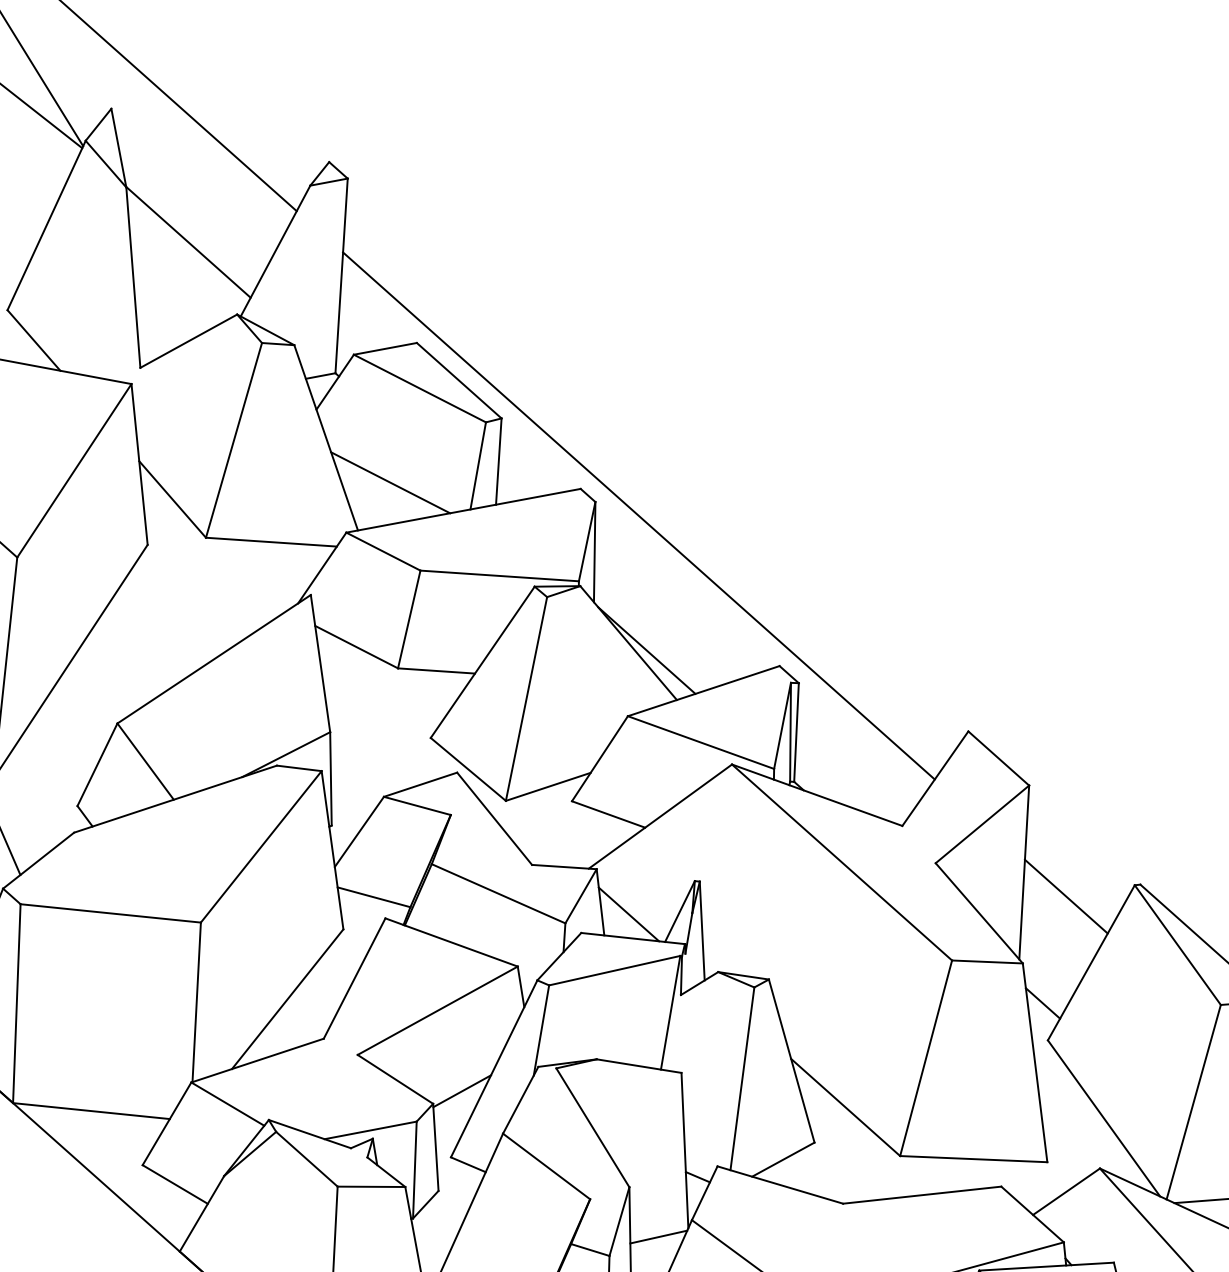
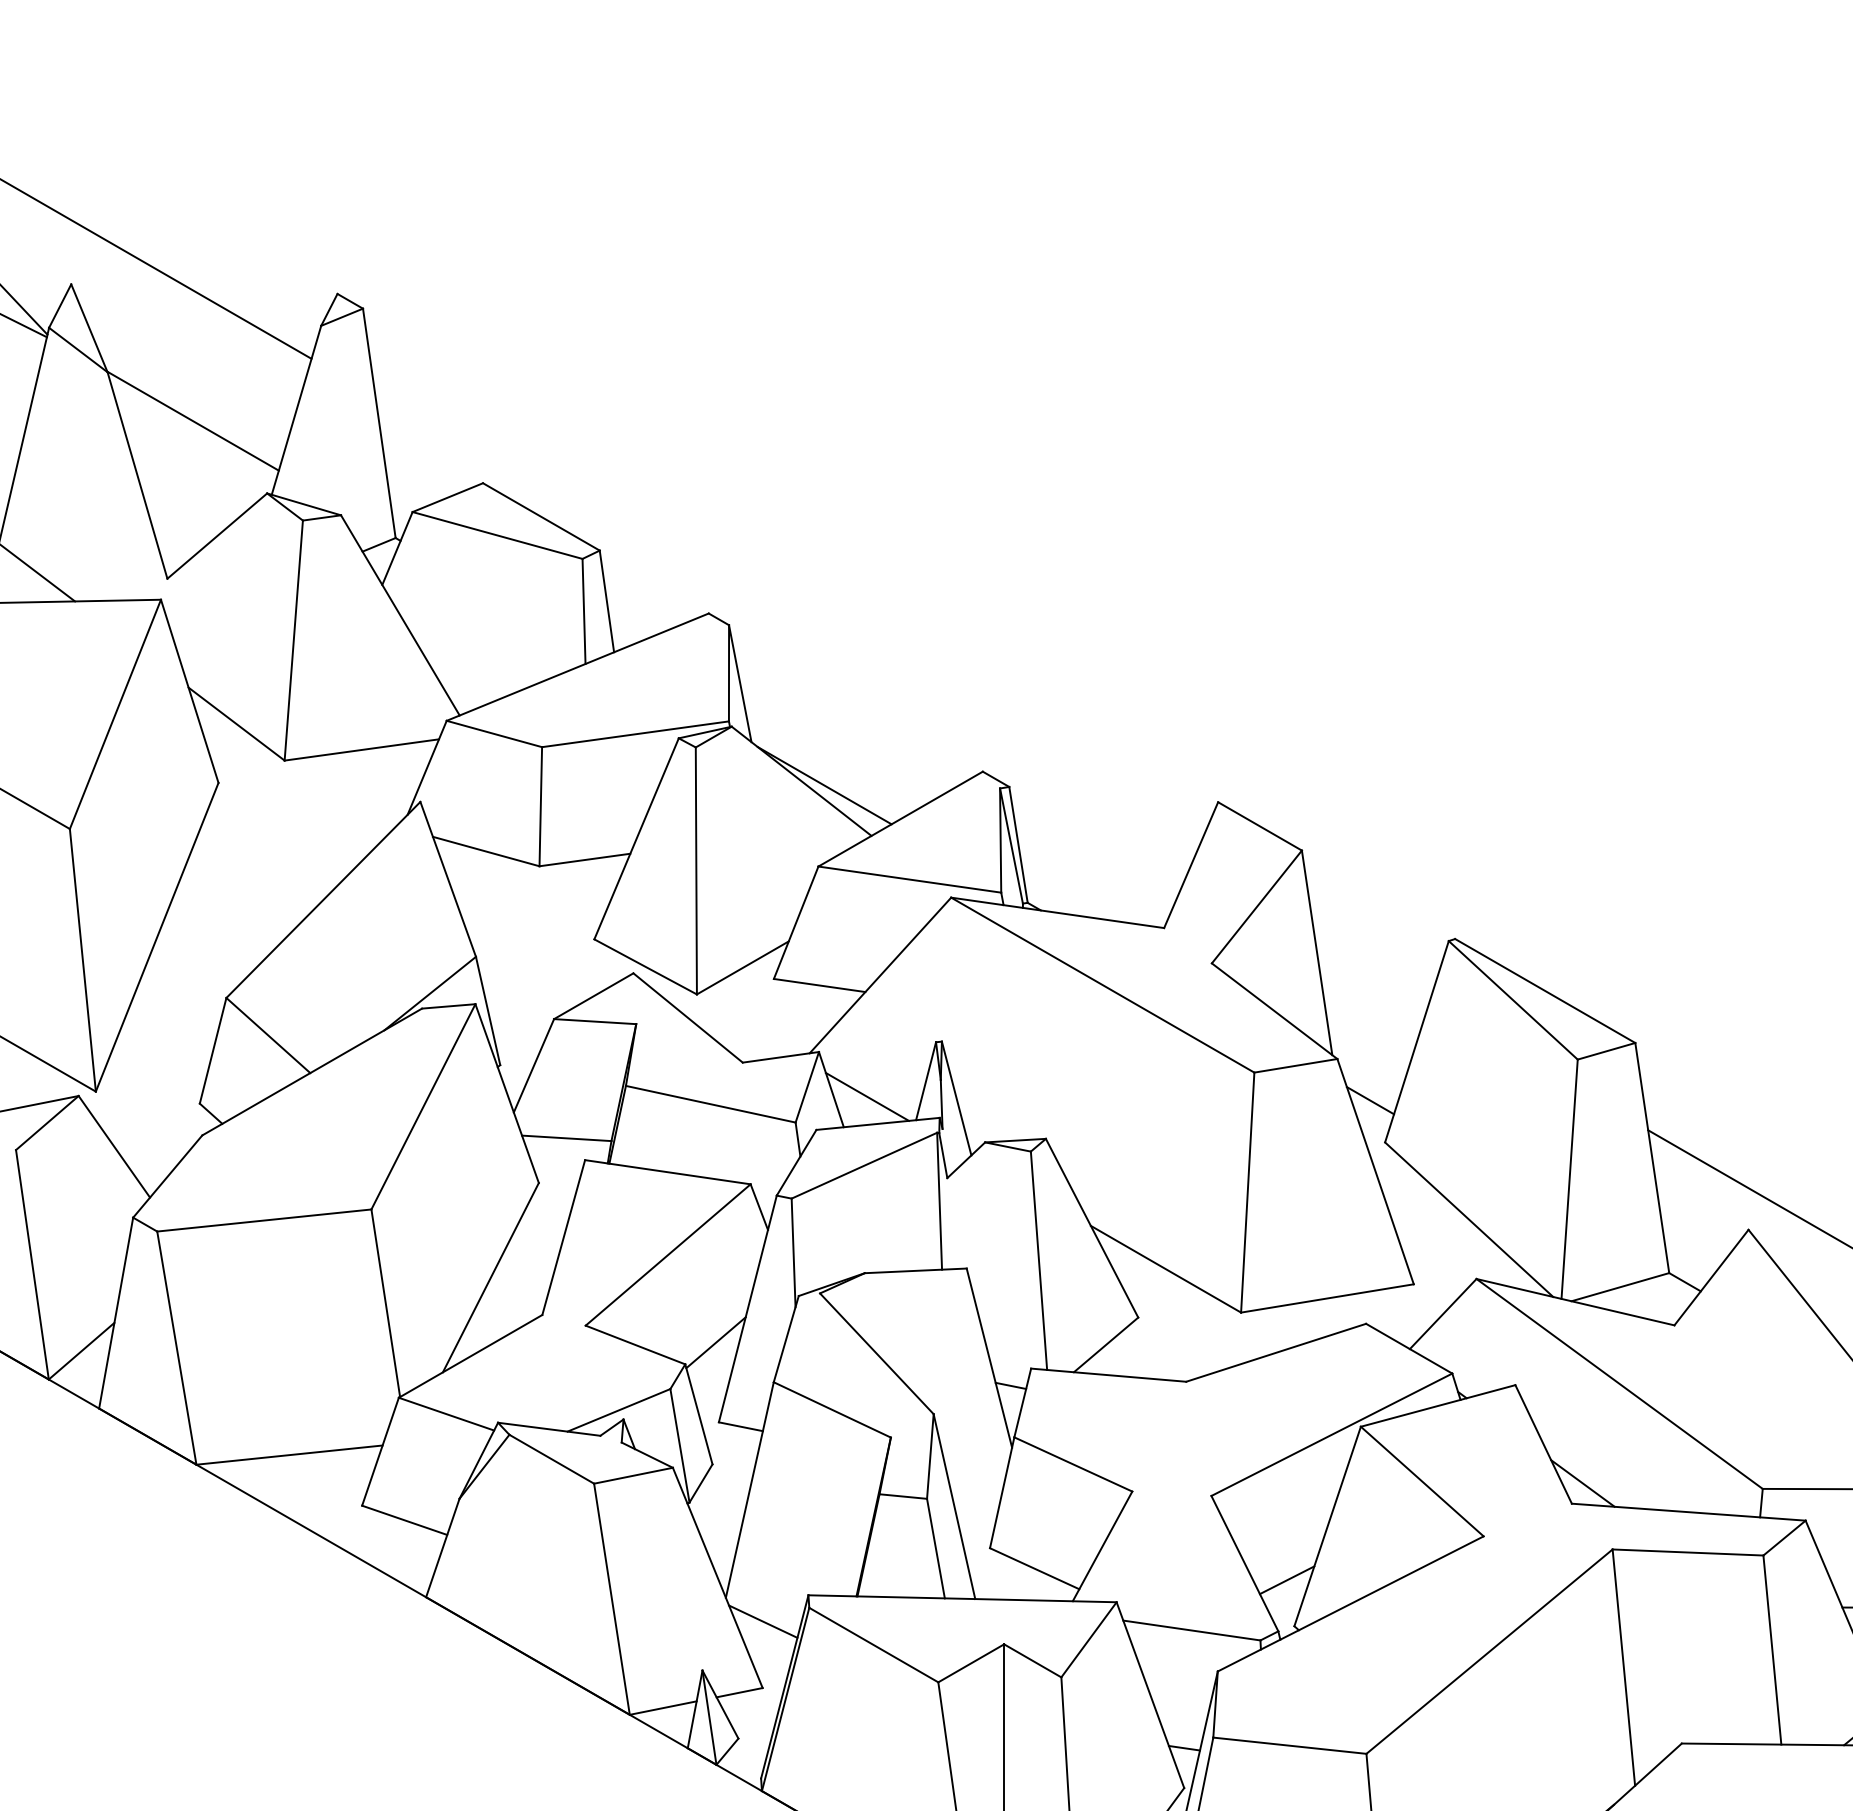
line: (390, 482) -> (485, 652), removed
line: (638, 515) -> (782, 630), removed
line: (1066, 896) -> (1371, 970), removed
line: (658, 1236) -> (979, 1464), removed

